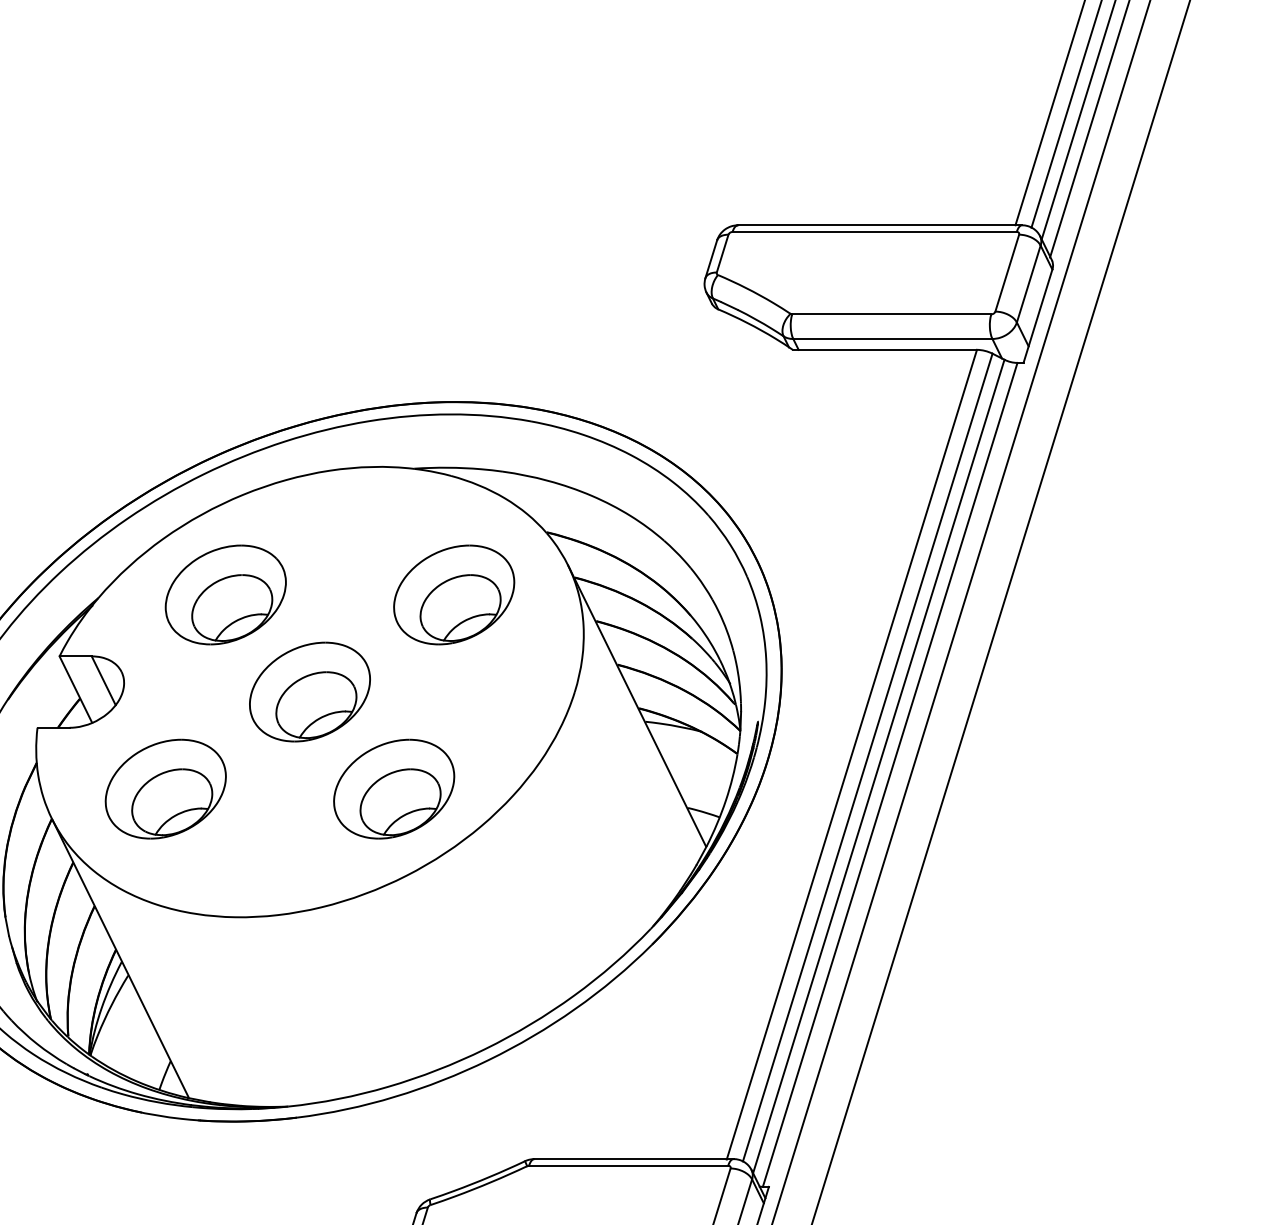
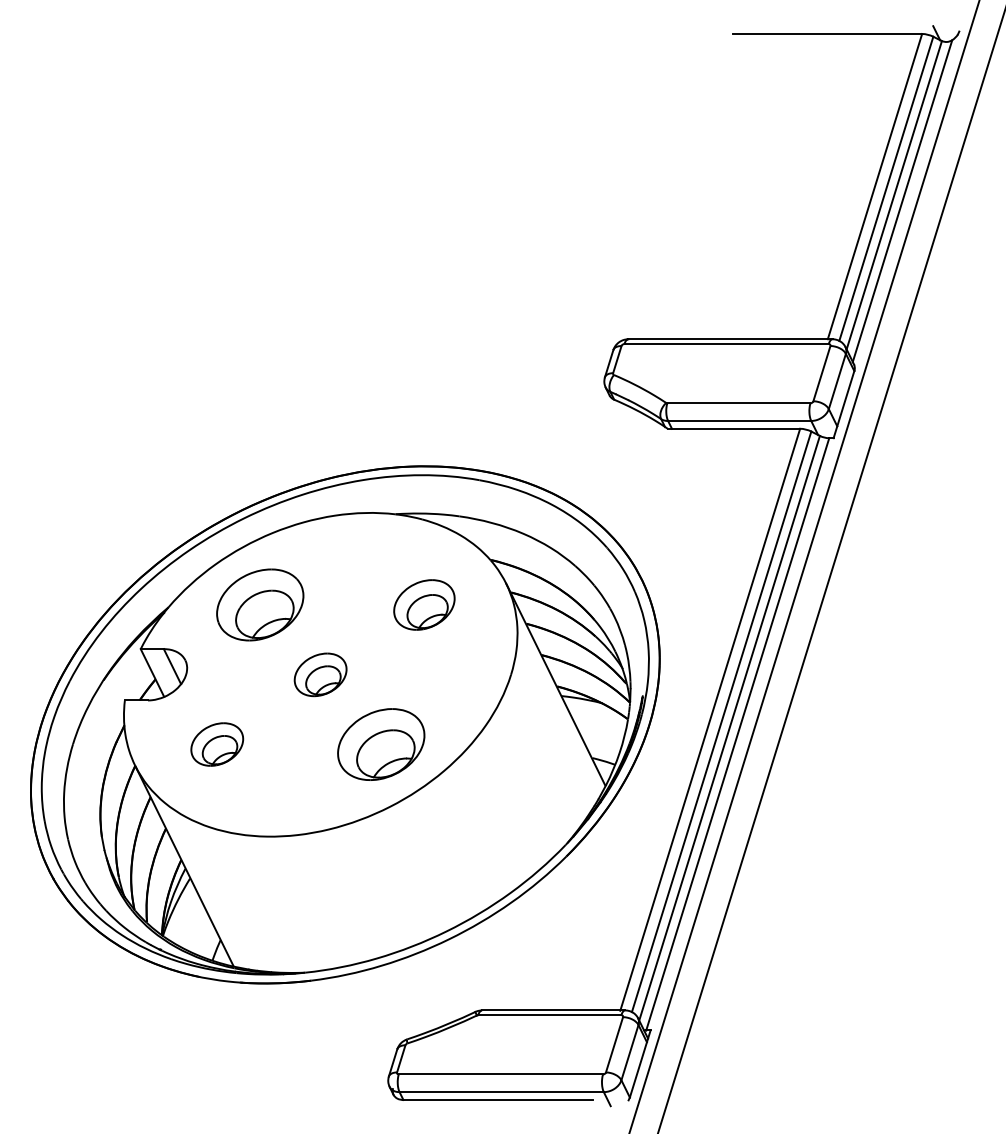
part: (454, 594) -> (424, 604), size x0.7
part: (309, 691) -> (320, 674), size x0.6
part: (166, 789) -> (217, 744), size x0.6

